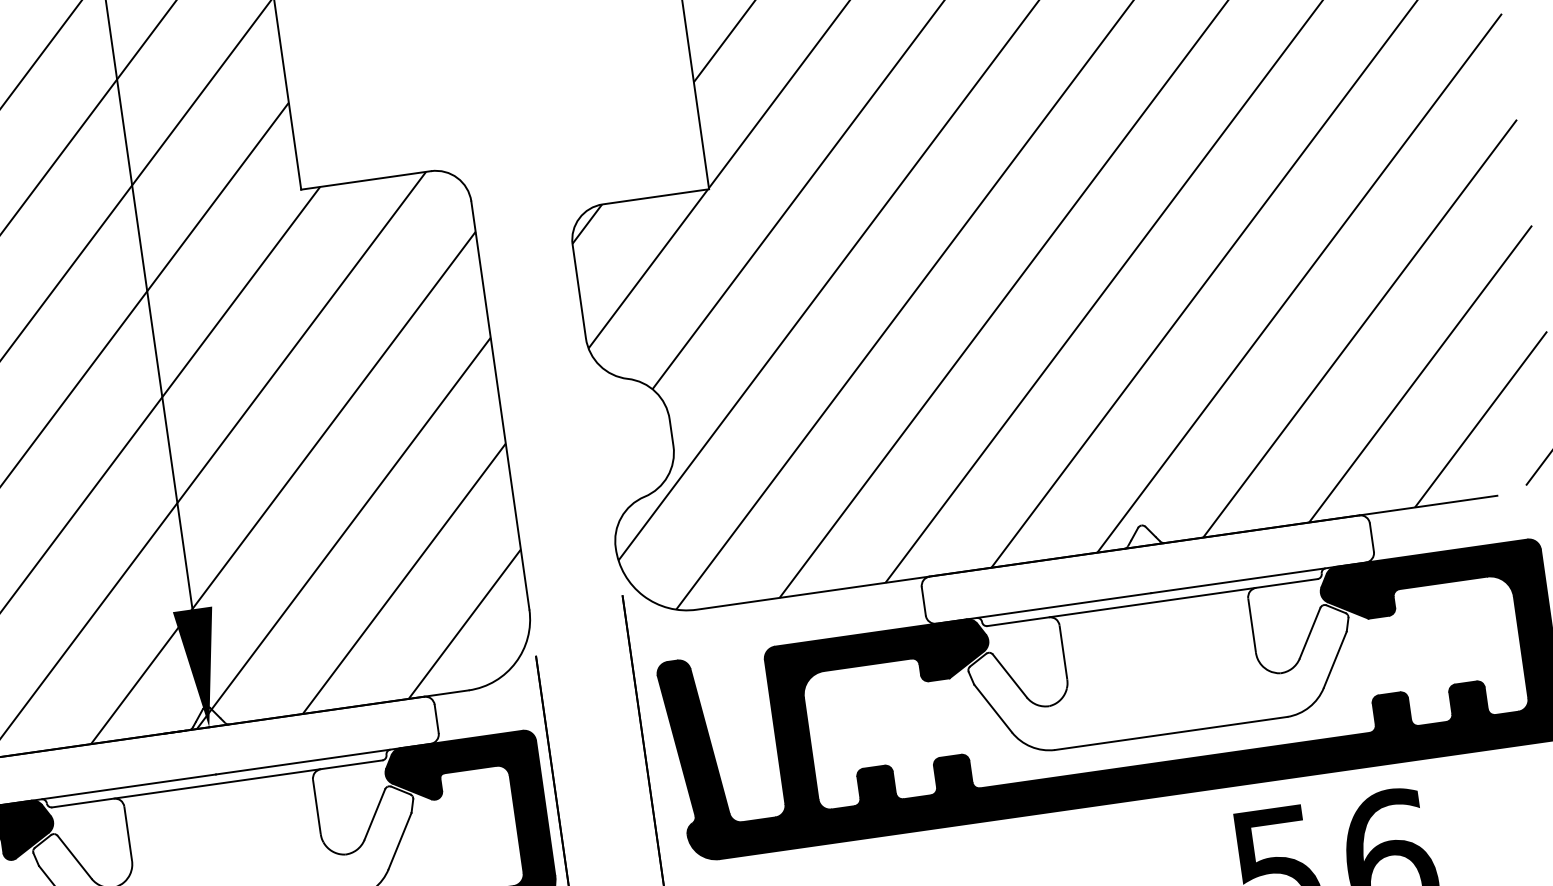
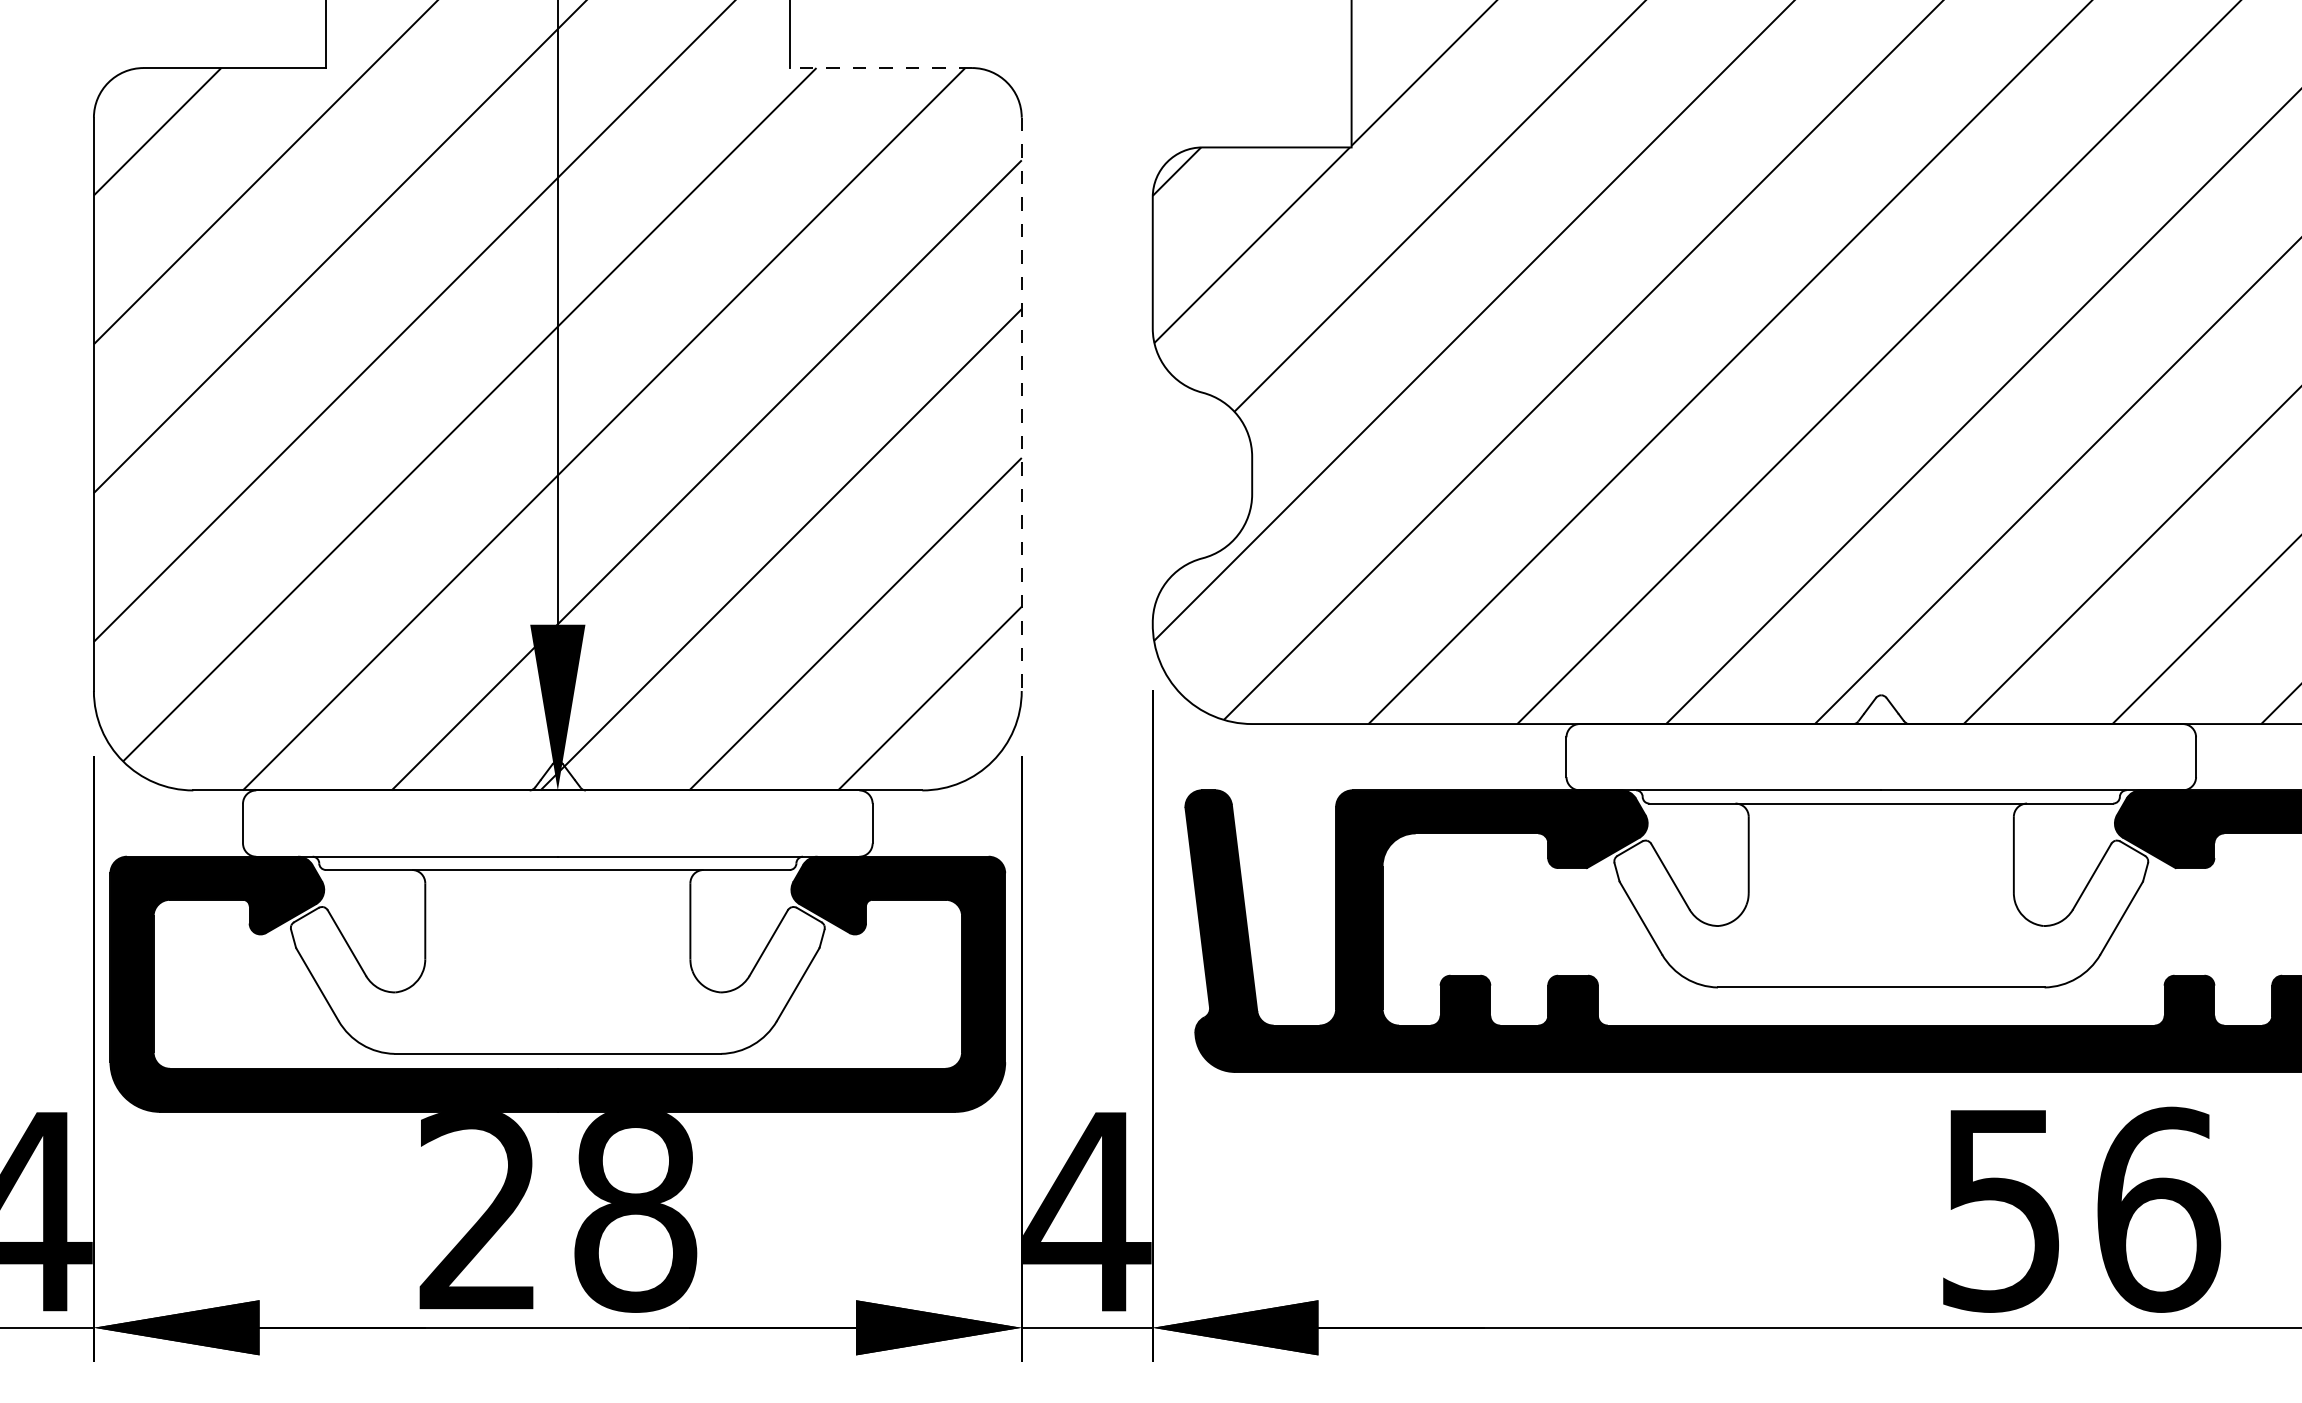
line: (365, 180) -> (880, 68), solid -> dashed
line: (500, 405) -> (1021, 404), solid -> dashed

